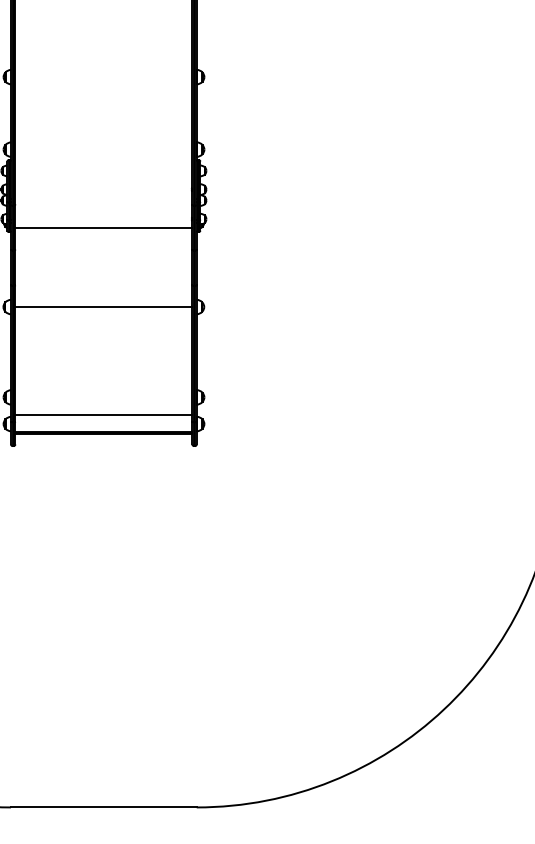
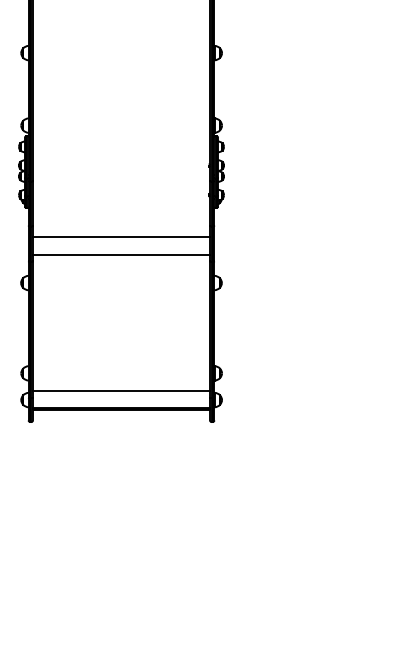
line: (103, 227) -> (121, 236), moved
line: (103, 306) -> (121, 254), moved

